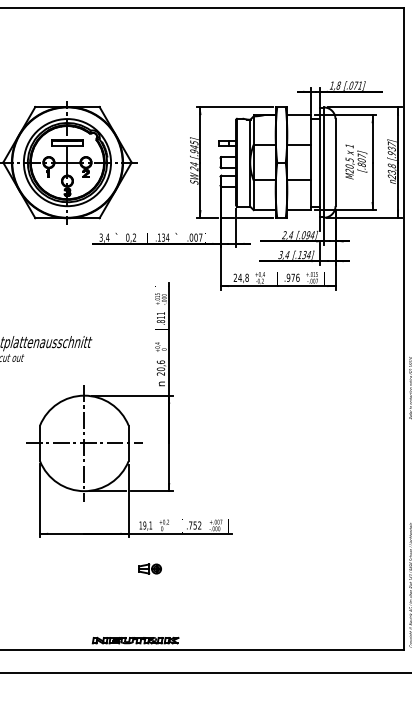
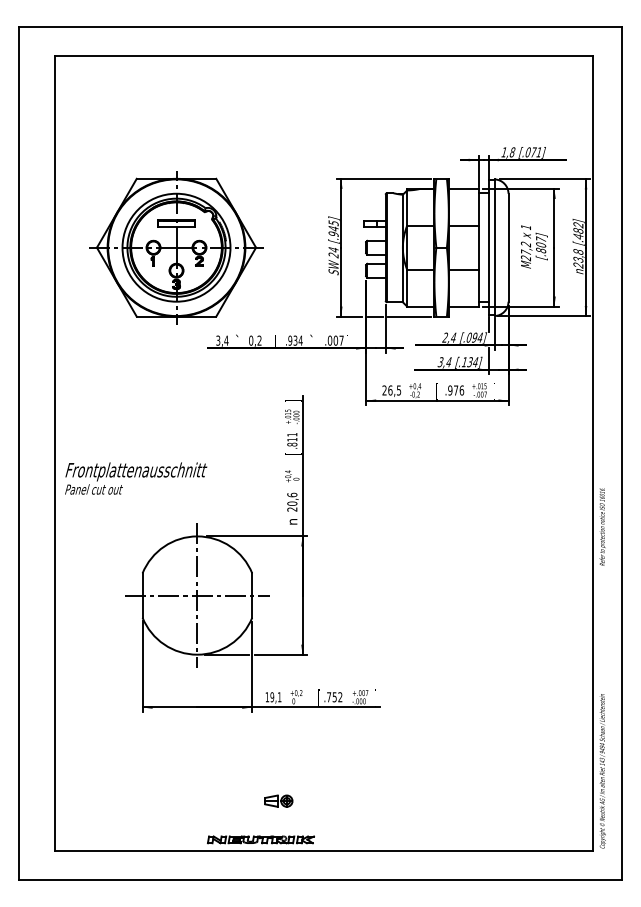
text: (392, 148) -> (578, 230), .937 -> .482
text: (349, 163) -> (525, 248), M20,5 -> M27,2
text: (159, 237) -> (290, 340), .134 -> .934
text: (243, 277) -> (394, 390), 24,8 -> 26,5
part: (149, 568) -> (278, 800), moved

